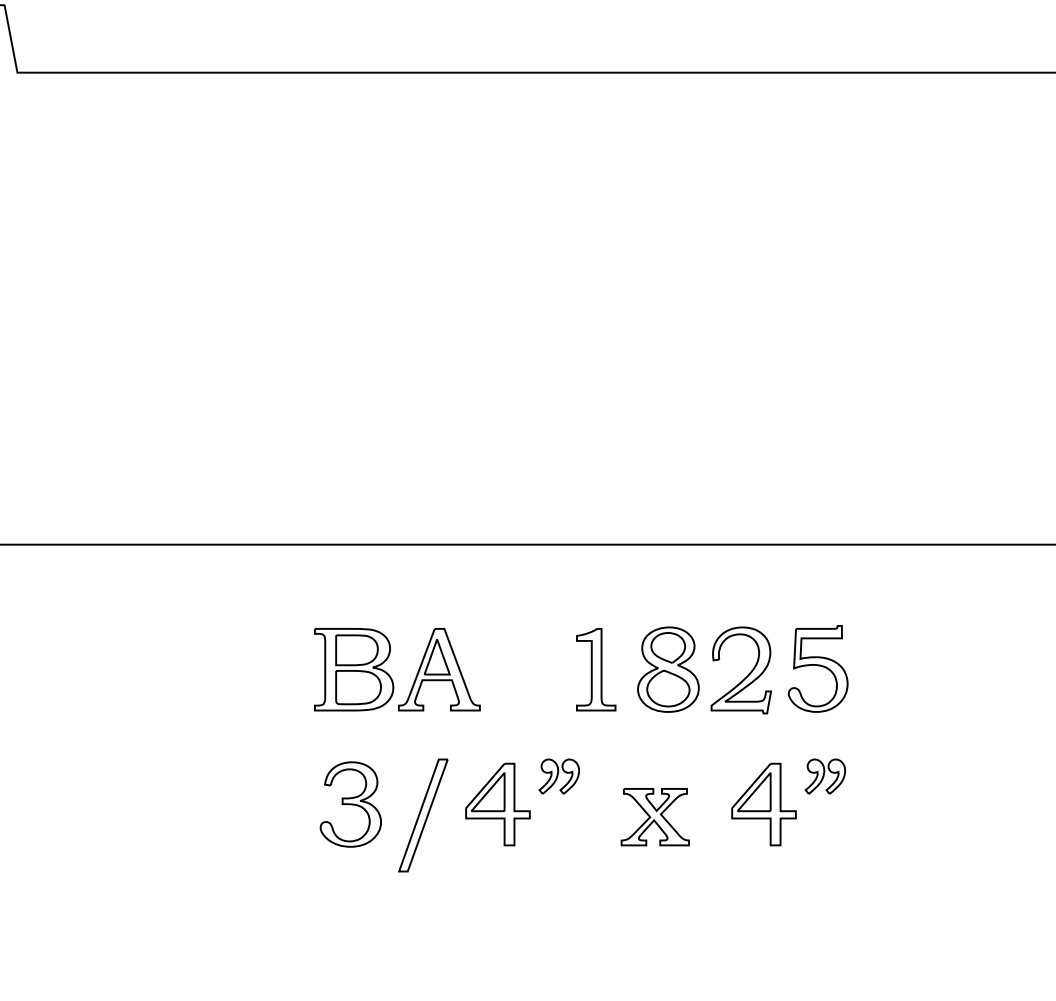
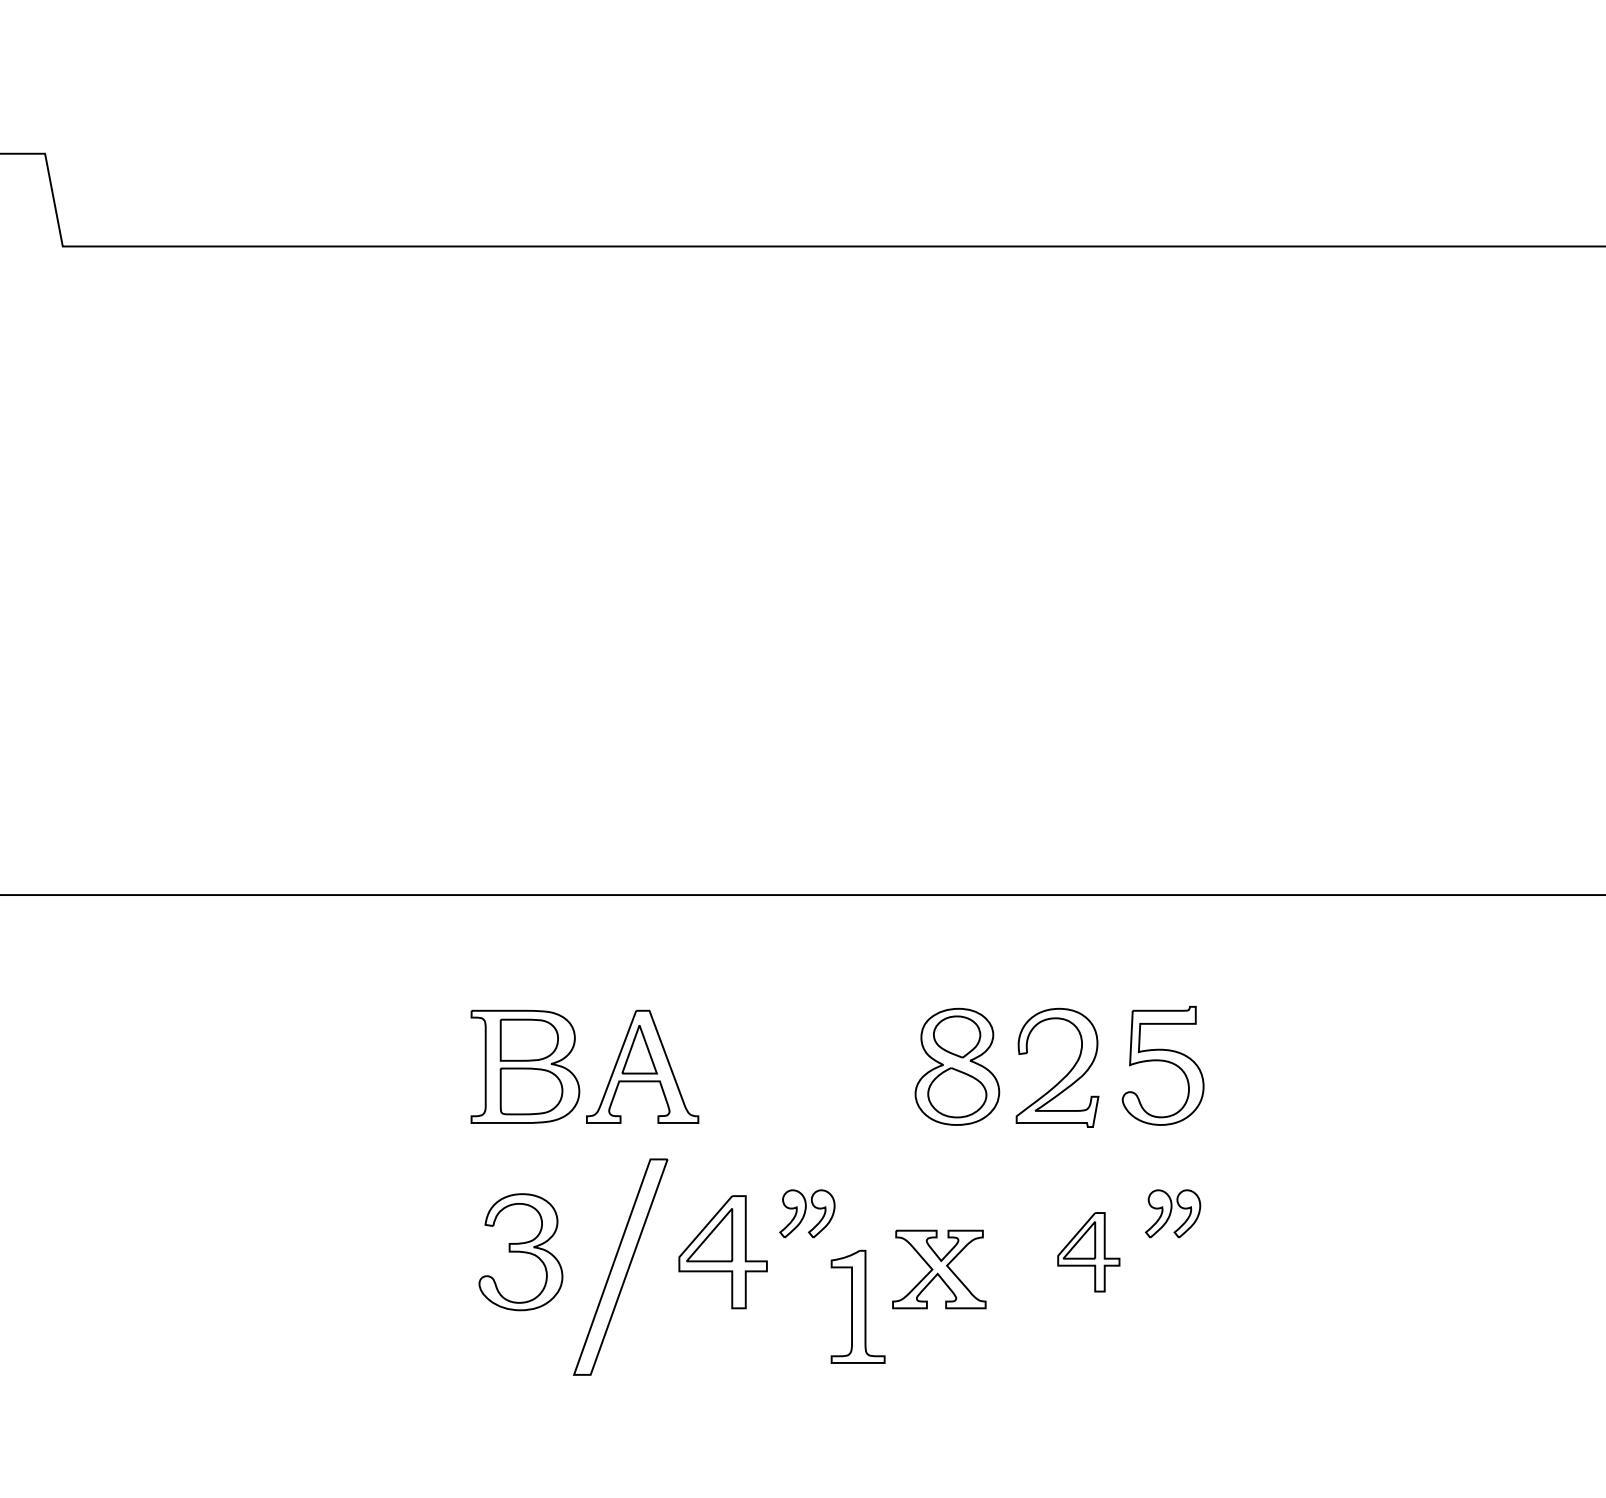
part: (595, 669) -> (857, 1306), moved
part: (763, 804) -> (1088, 1252), size x0.7
part: (423, 815) -> (620, 1267), size x1.4

